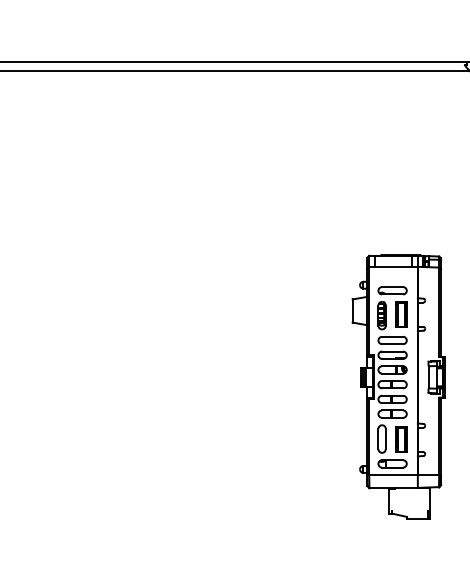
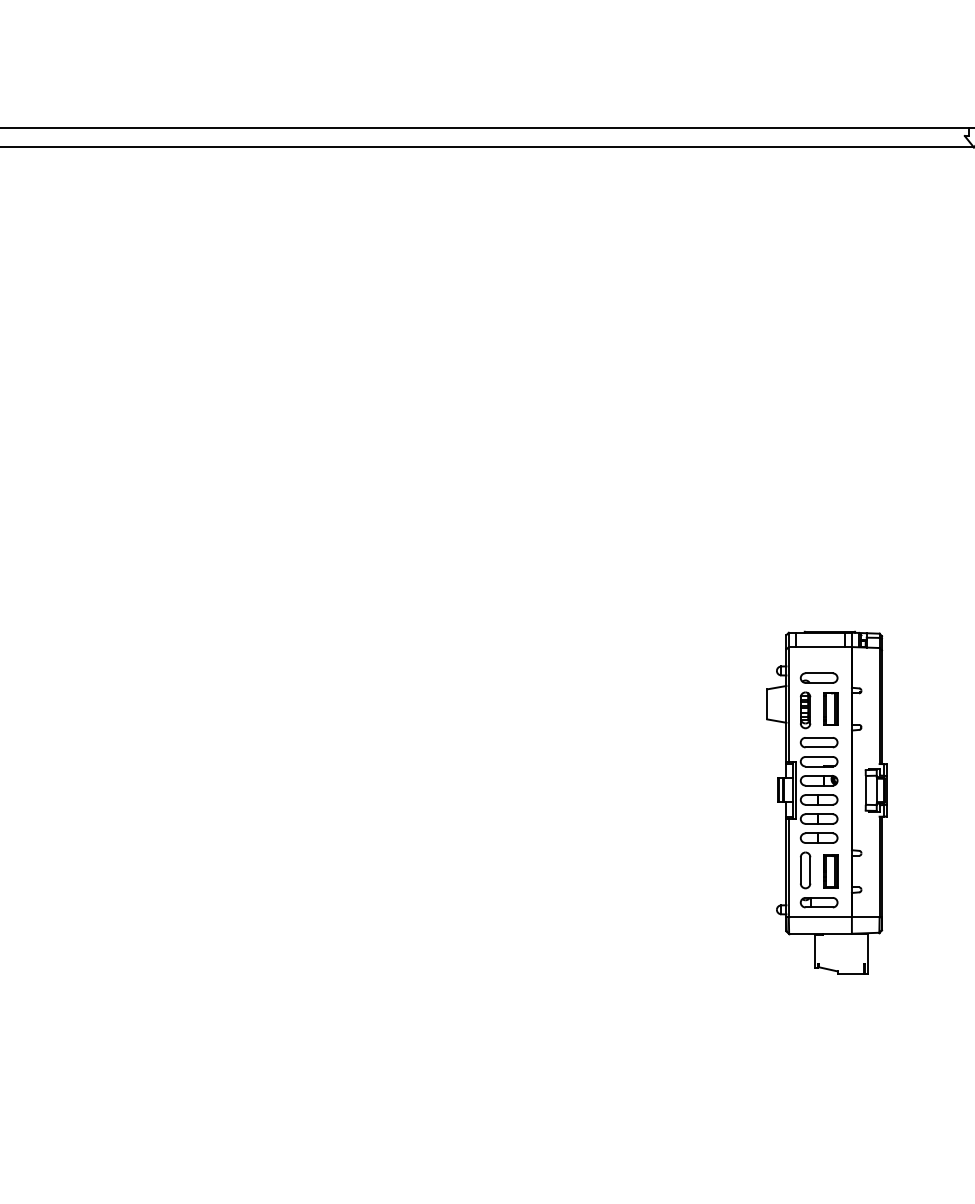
part: (398, 386) -> (826, 802), size x0.62

